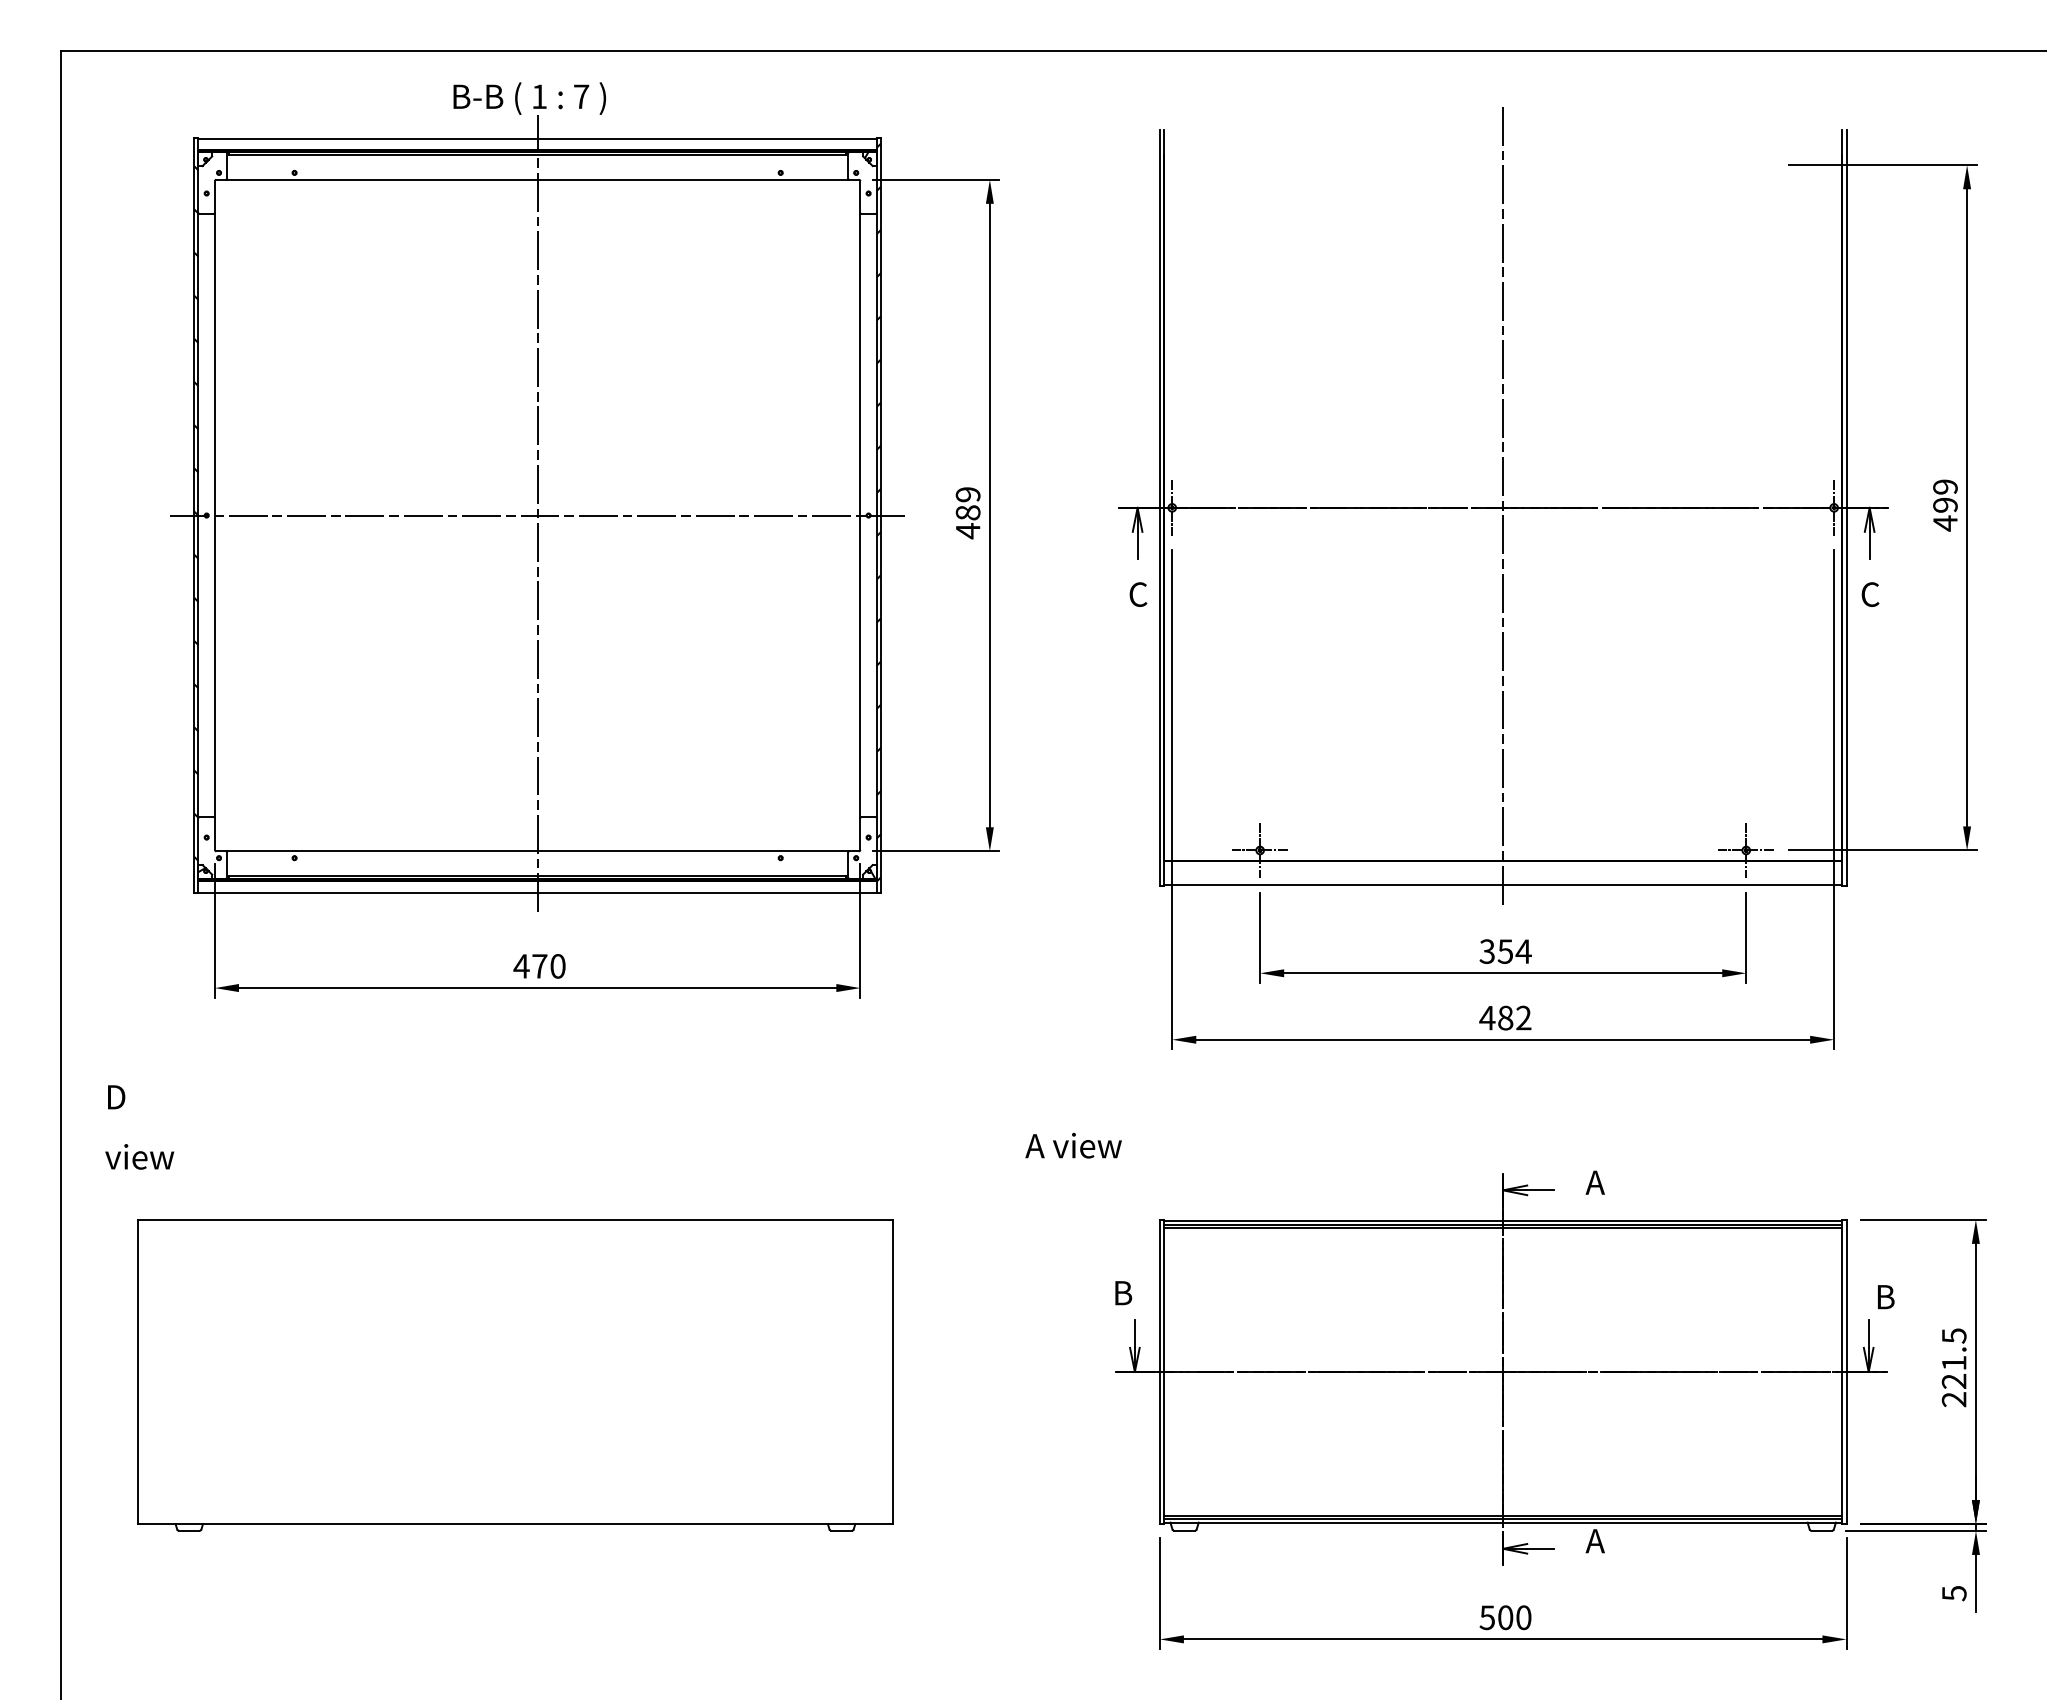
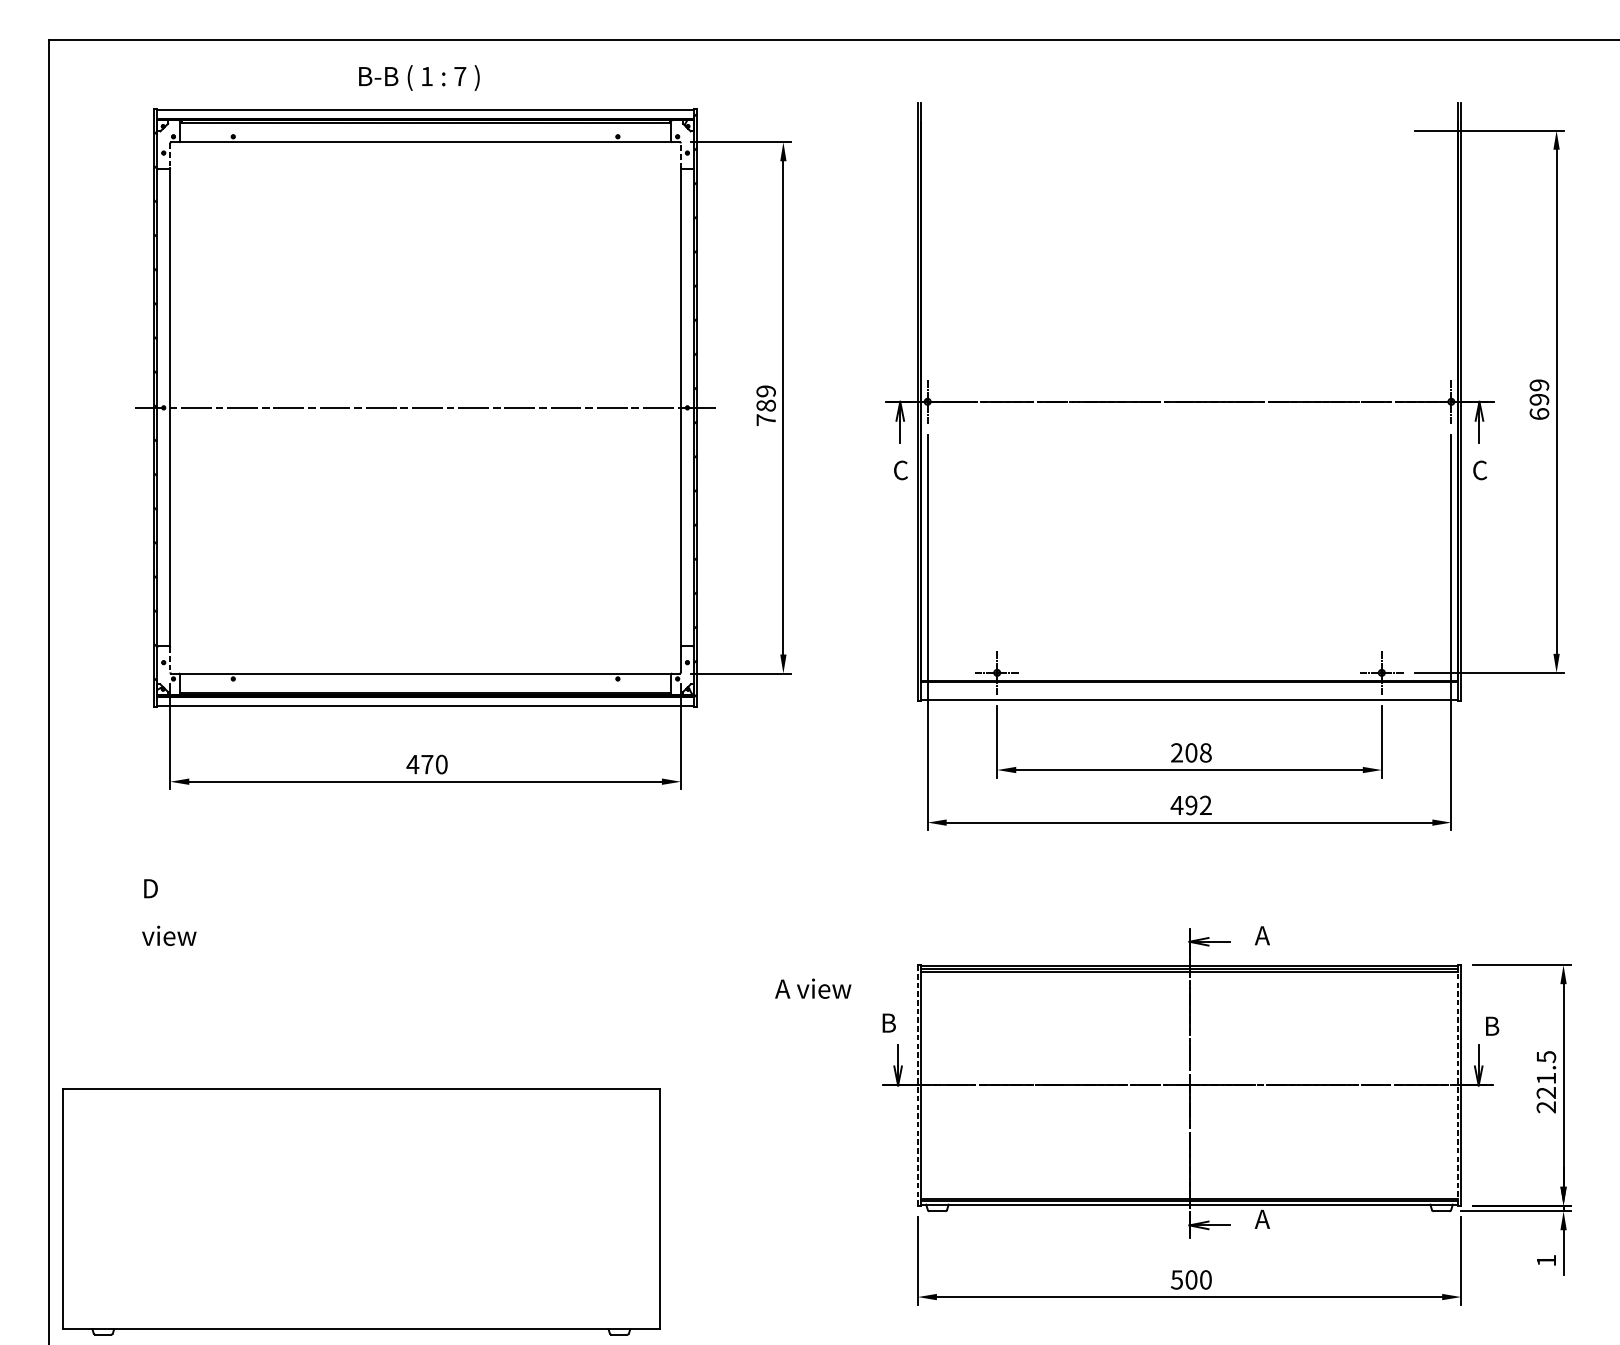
line: (214, 196) -> (169, 155), solid -> dashed
line: (860, 196) -> (681, 155), solid -> dashed
line: (1503, 507) -> (1189, 401), removed
line: (537, 515) -> (425, 407), removed
text: (1945, 523) -> (1539, 414), 499 -> 699
text: (968, 531) -> (766, 420), 489 -> 789
line: (214, 834) -> (169, 660), solid -> dashed
text: (1505, 951) -> (1191, 752), 354 -> 208
text: (1505, 1017) -> (1191, 805), 482 -> 492
text: (139, 1127) -> (169, 912), moved
text: (1073, 1145) -> (813, 988), moved
line: (1159, 1371) -> (917, 1085), solid -> dashed
line: (1842, 1372) -> (1457, 1085), solid -> dashed
part: (515, 1375) -> (361, 1211), moved
text: (1954, 1593) -> (1546, 1260), 5 -> 1

